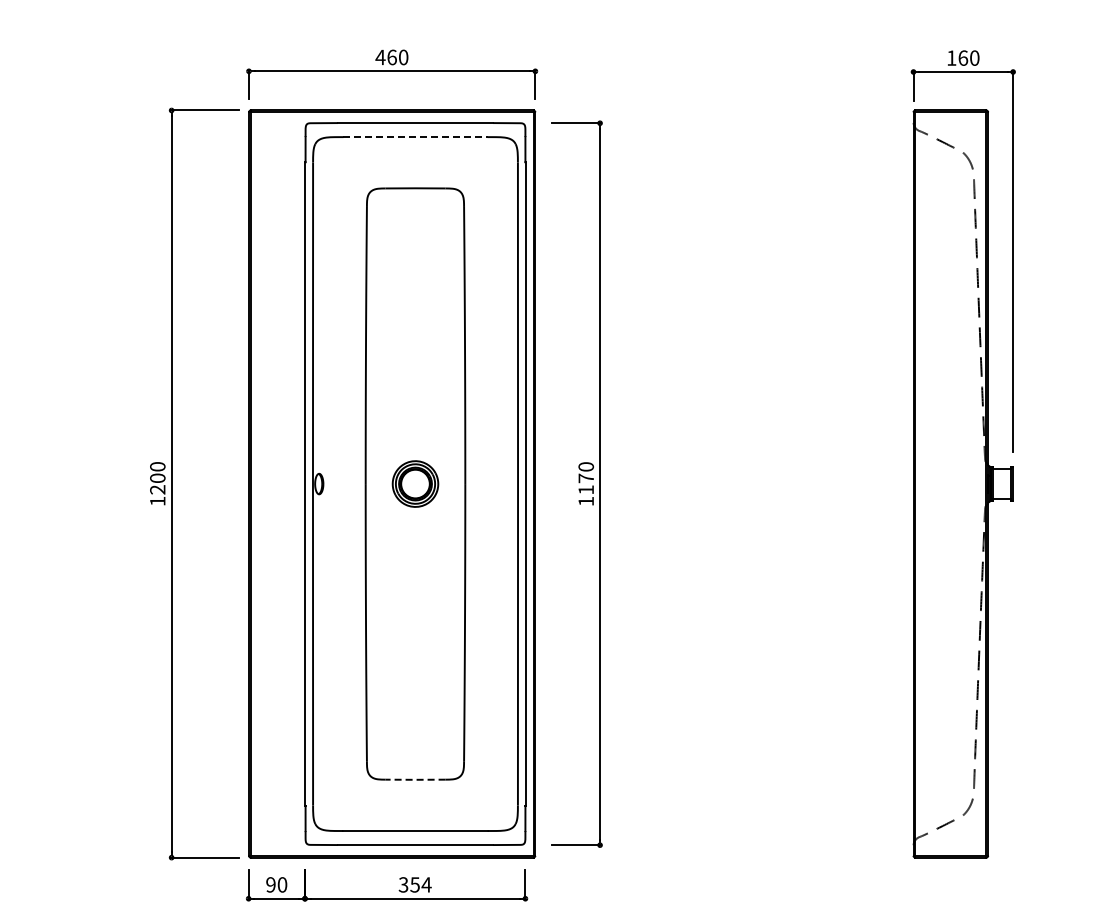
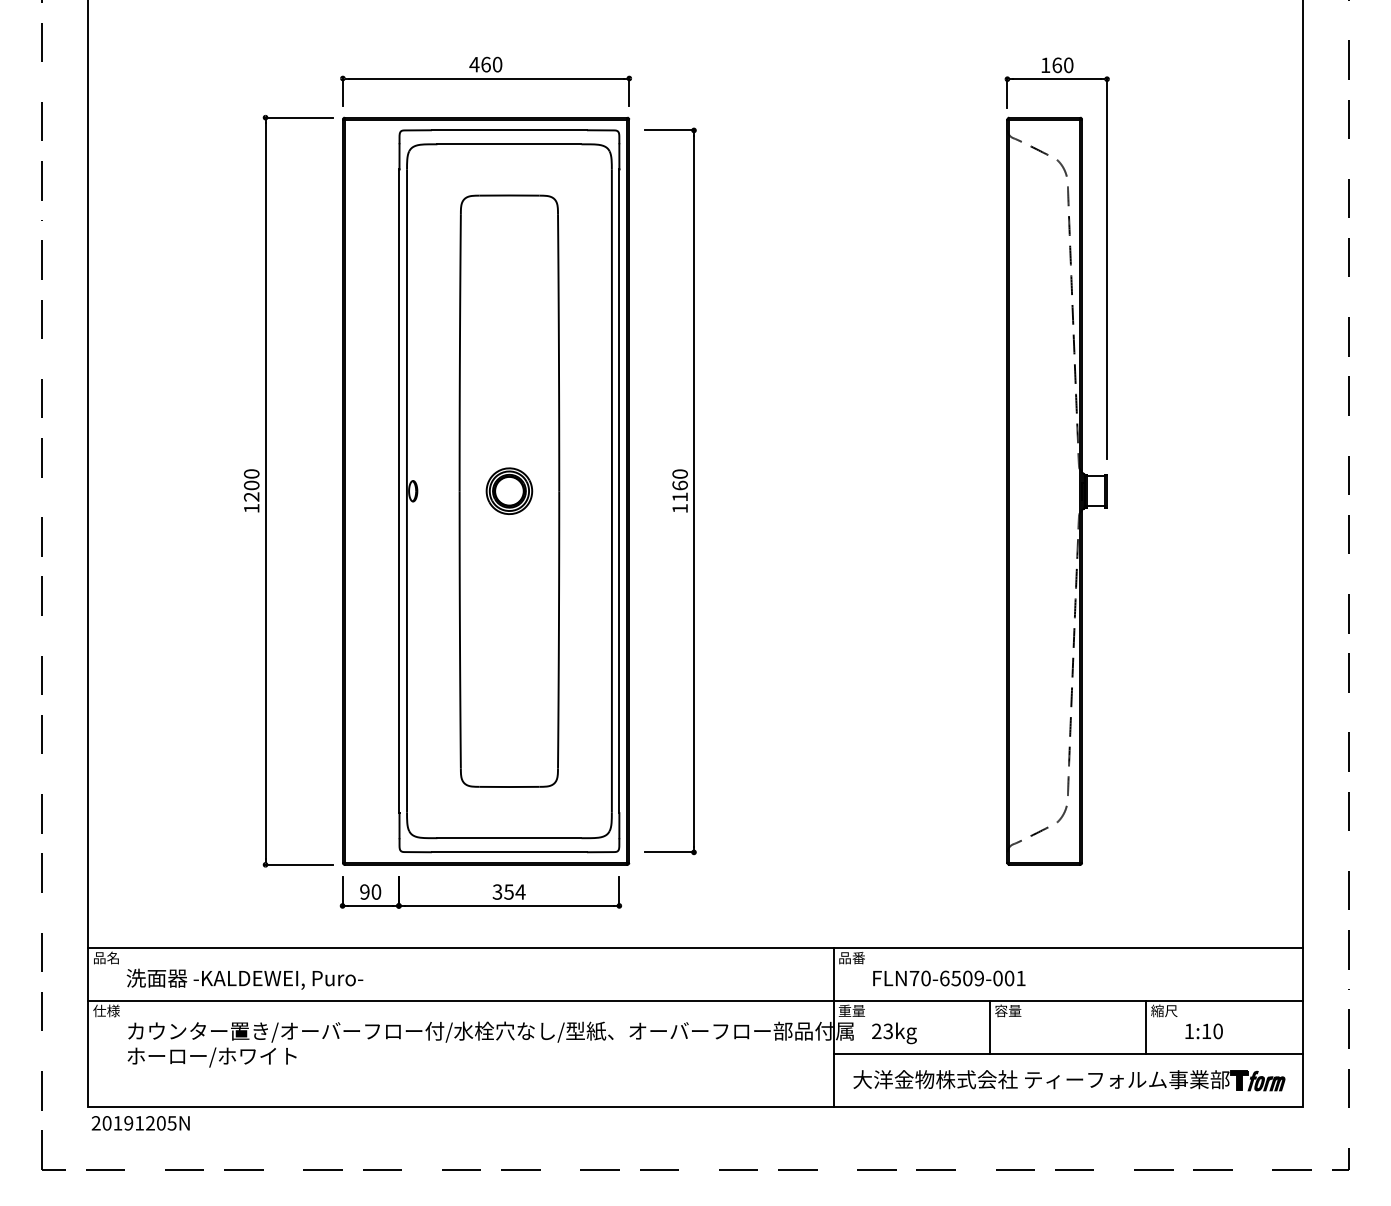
line: (415, 137) -> (509, 144), dashed -> solid
text: (585, 478) -> (679, 485), 1170 -> 1160
line: (415, 780) -> (509, 787), dashed -> solid

